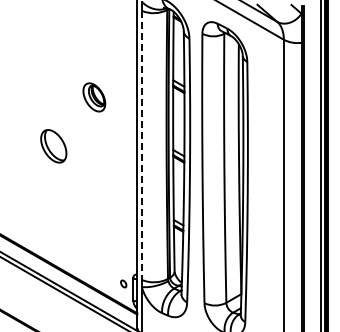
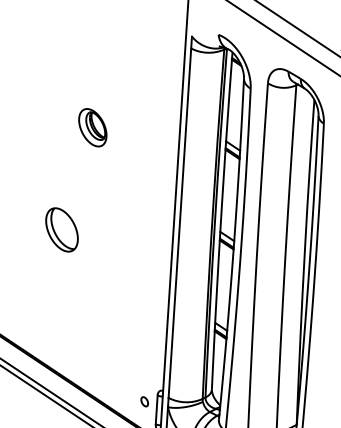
part: (94, 97) -> (93, 127), moved
line: (141, 145) -> (179, 223), dashed -> solid
part: (53, 146) -> (61, 230), moved

